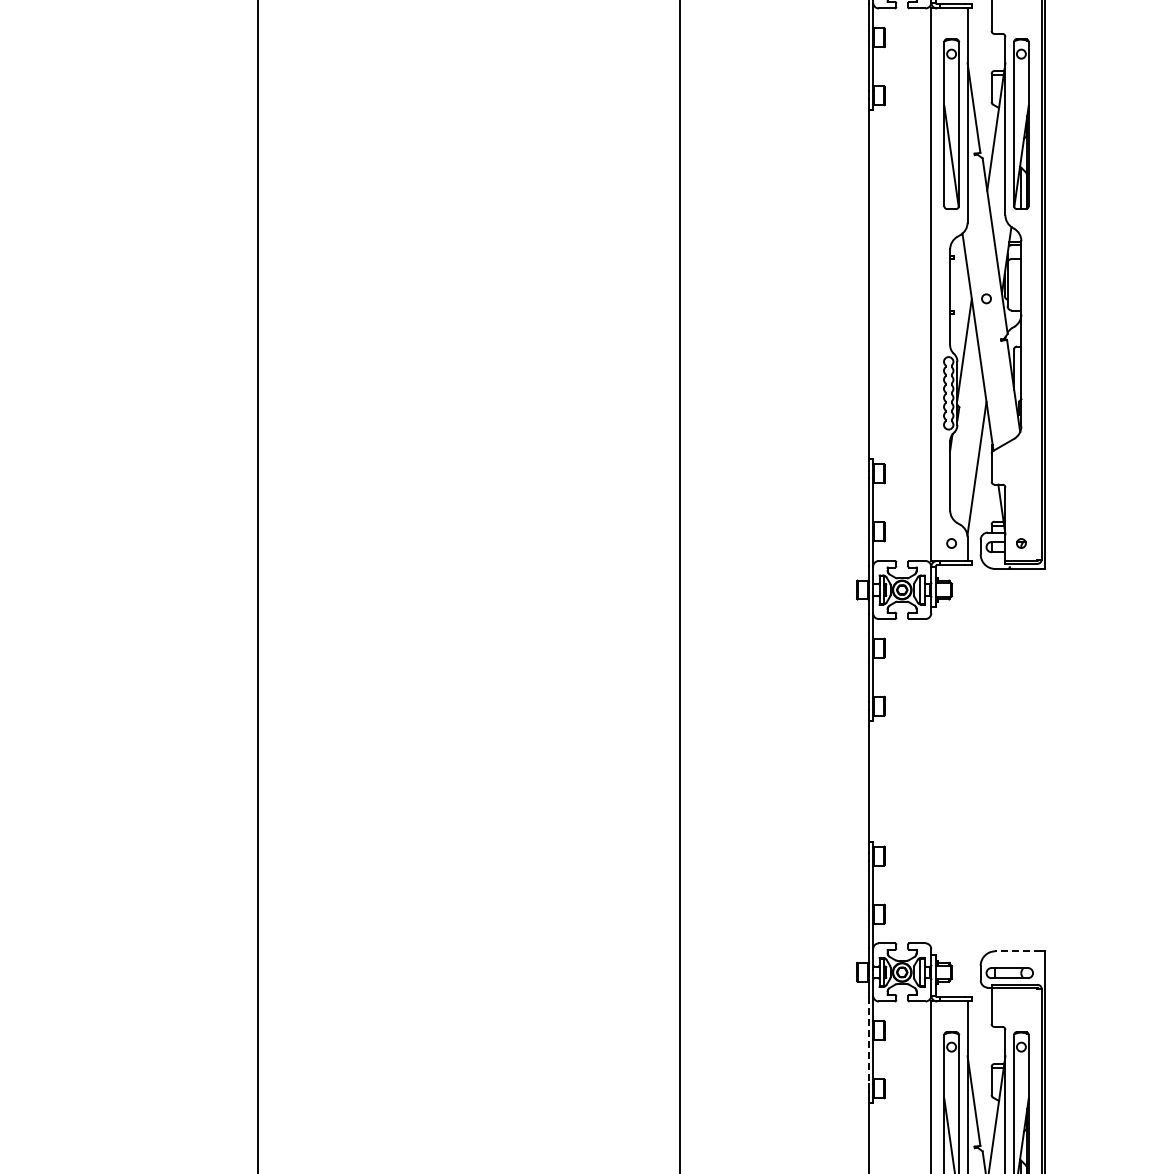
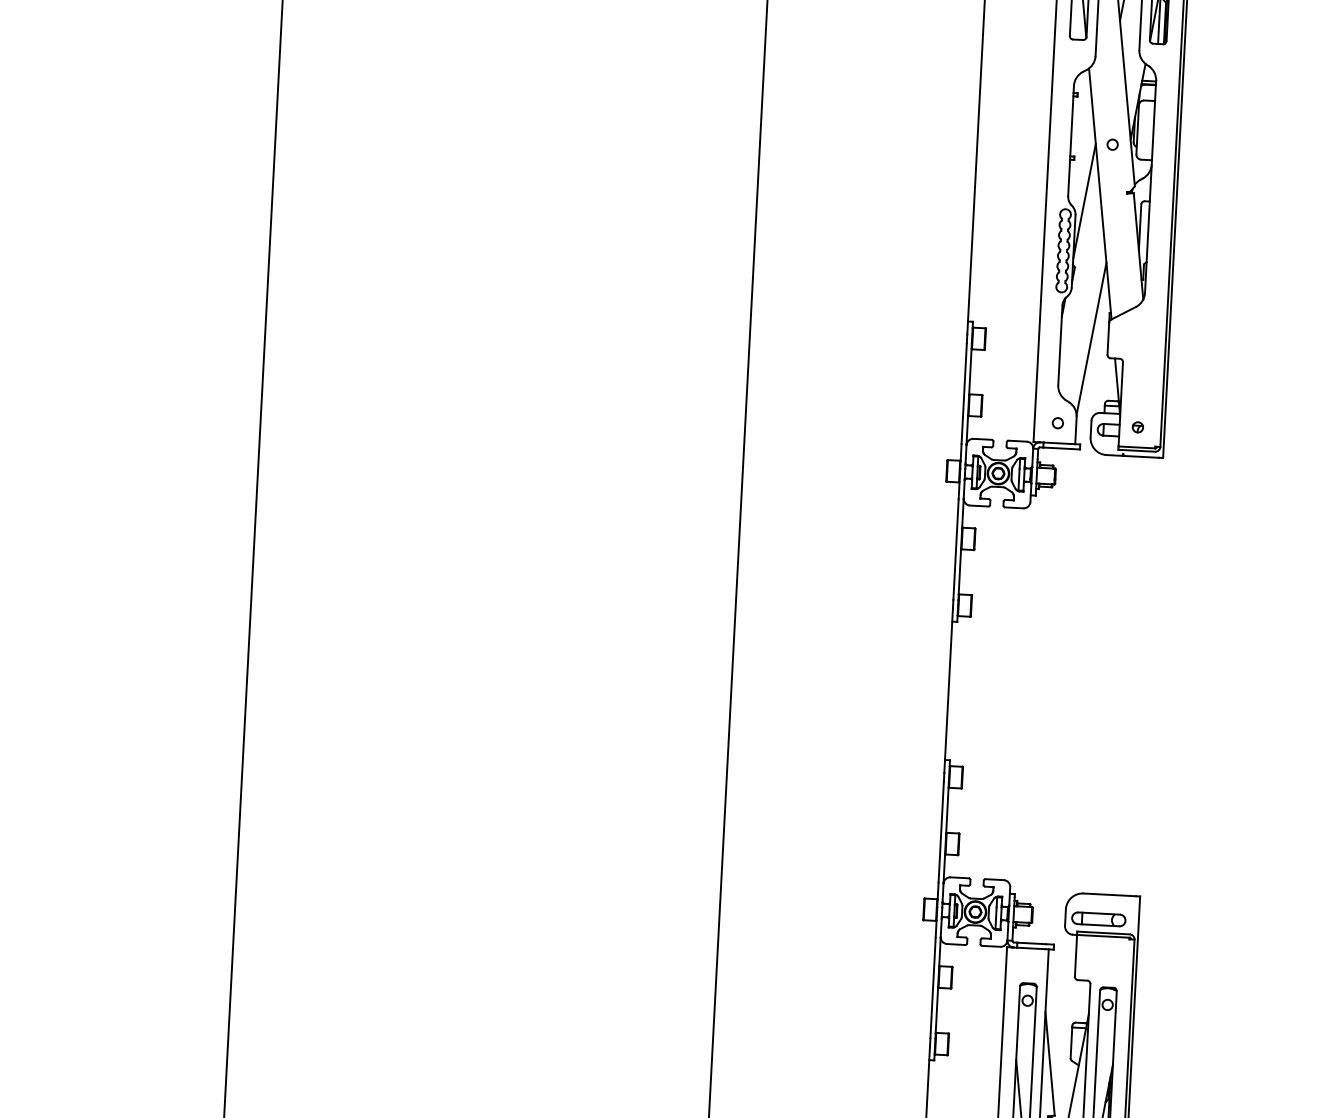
line: (1018, 951) -> (1110, 895), dashed -> solid
line: (868, 1040) -> (932, 988), dashed -> solid

